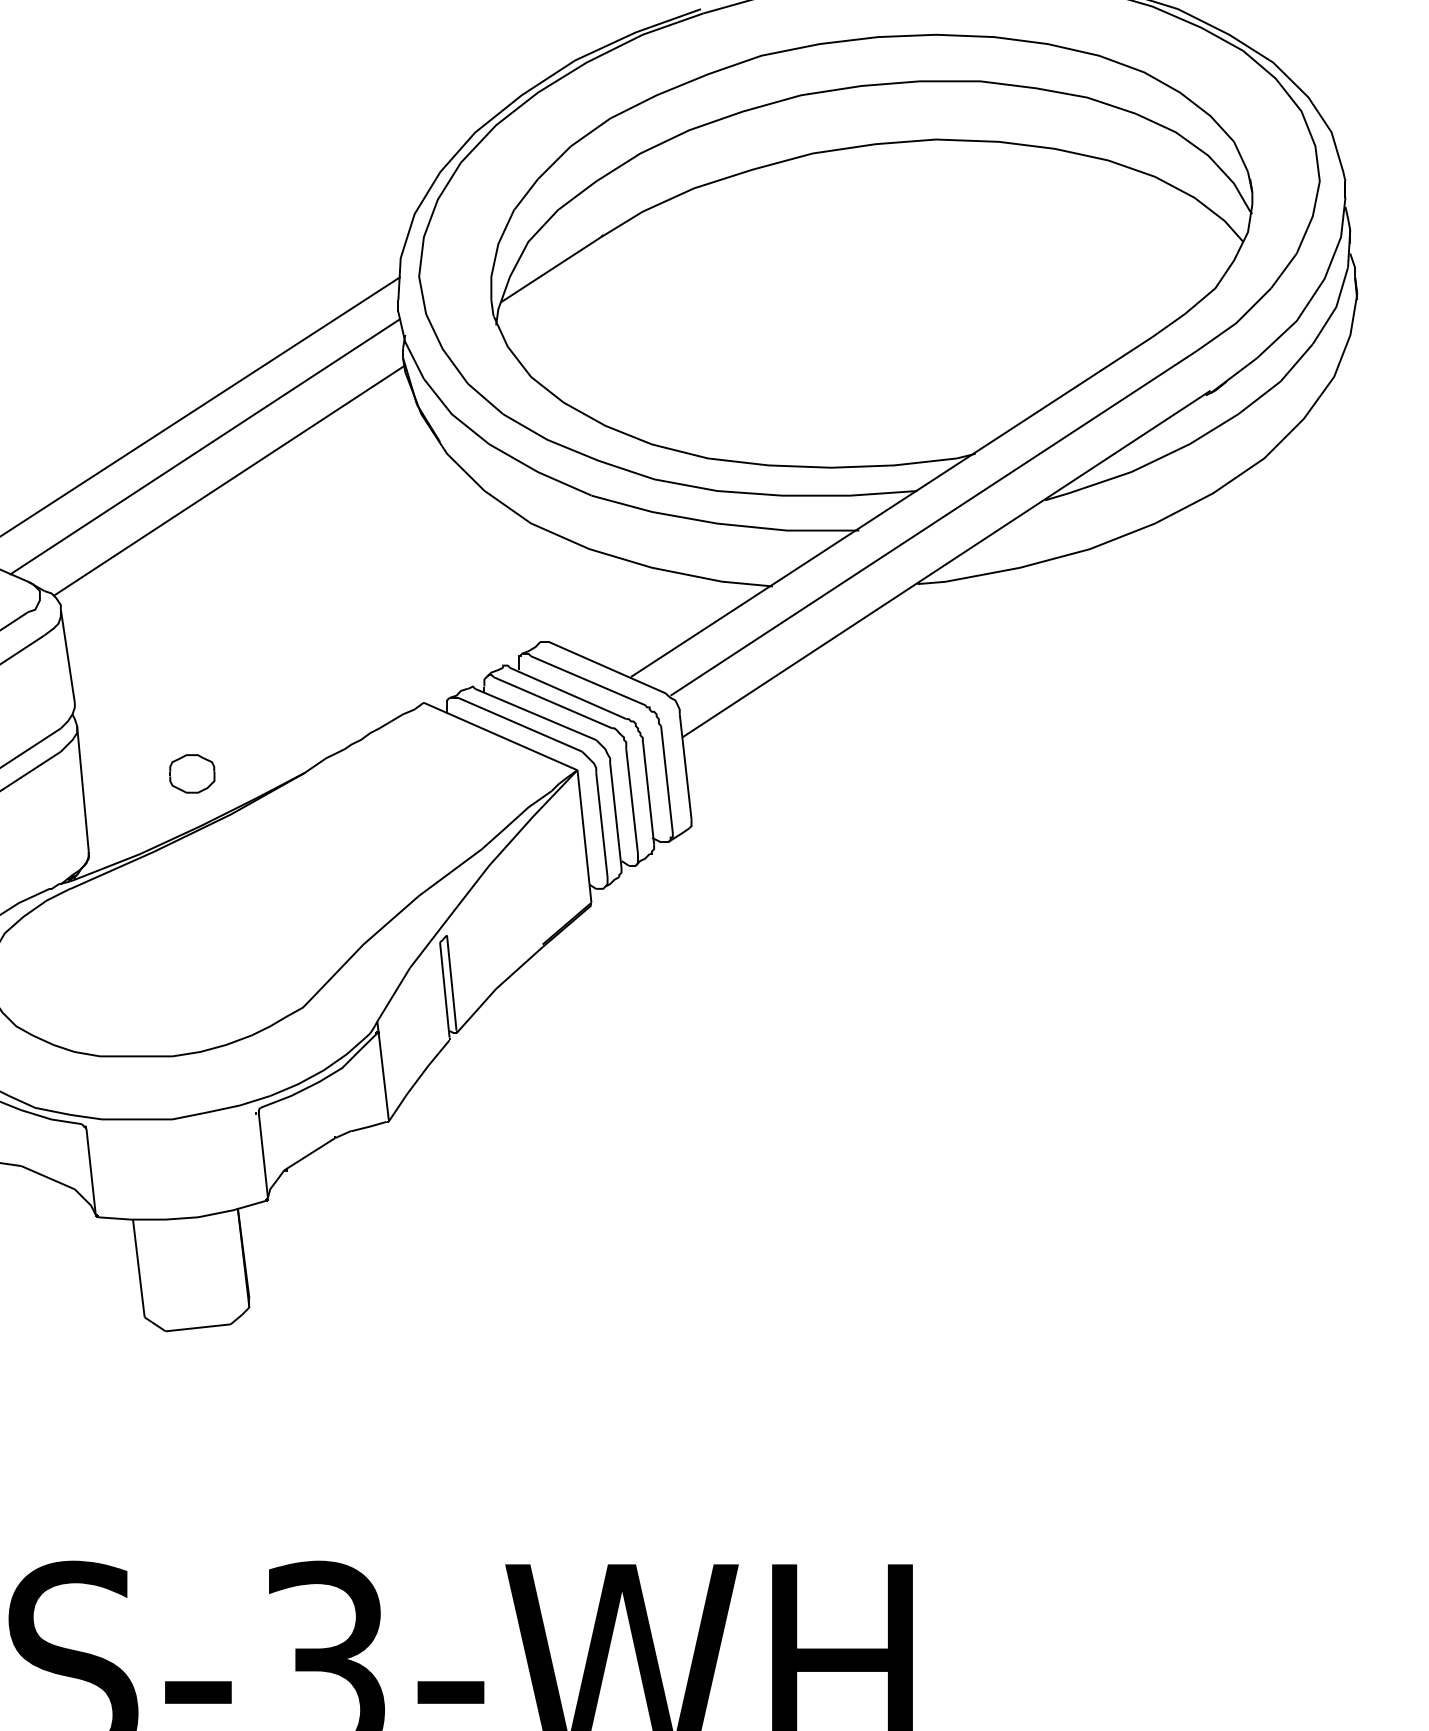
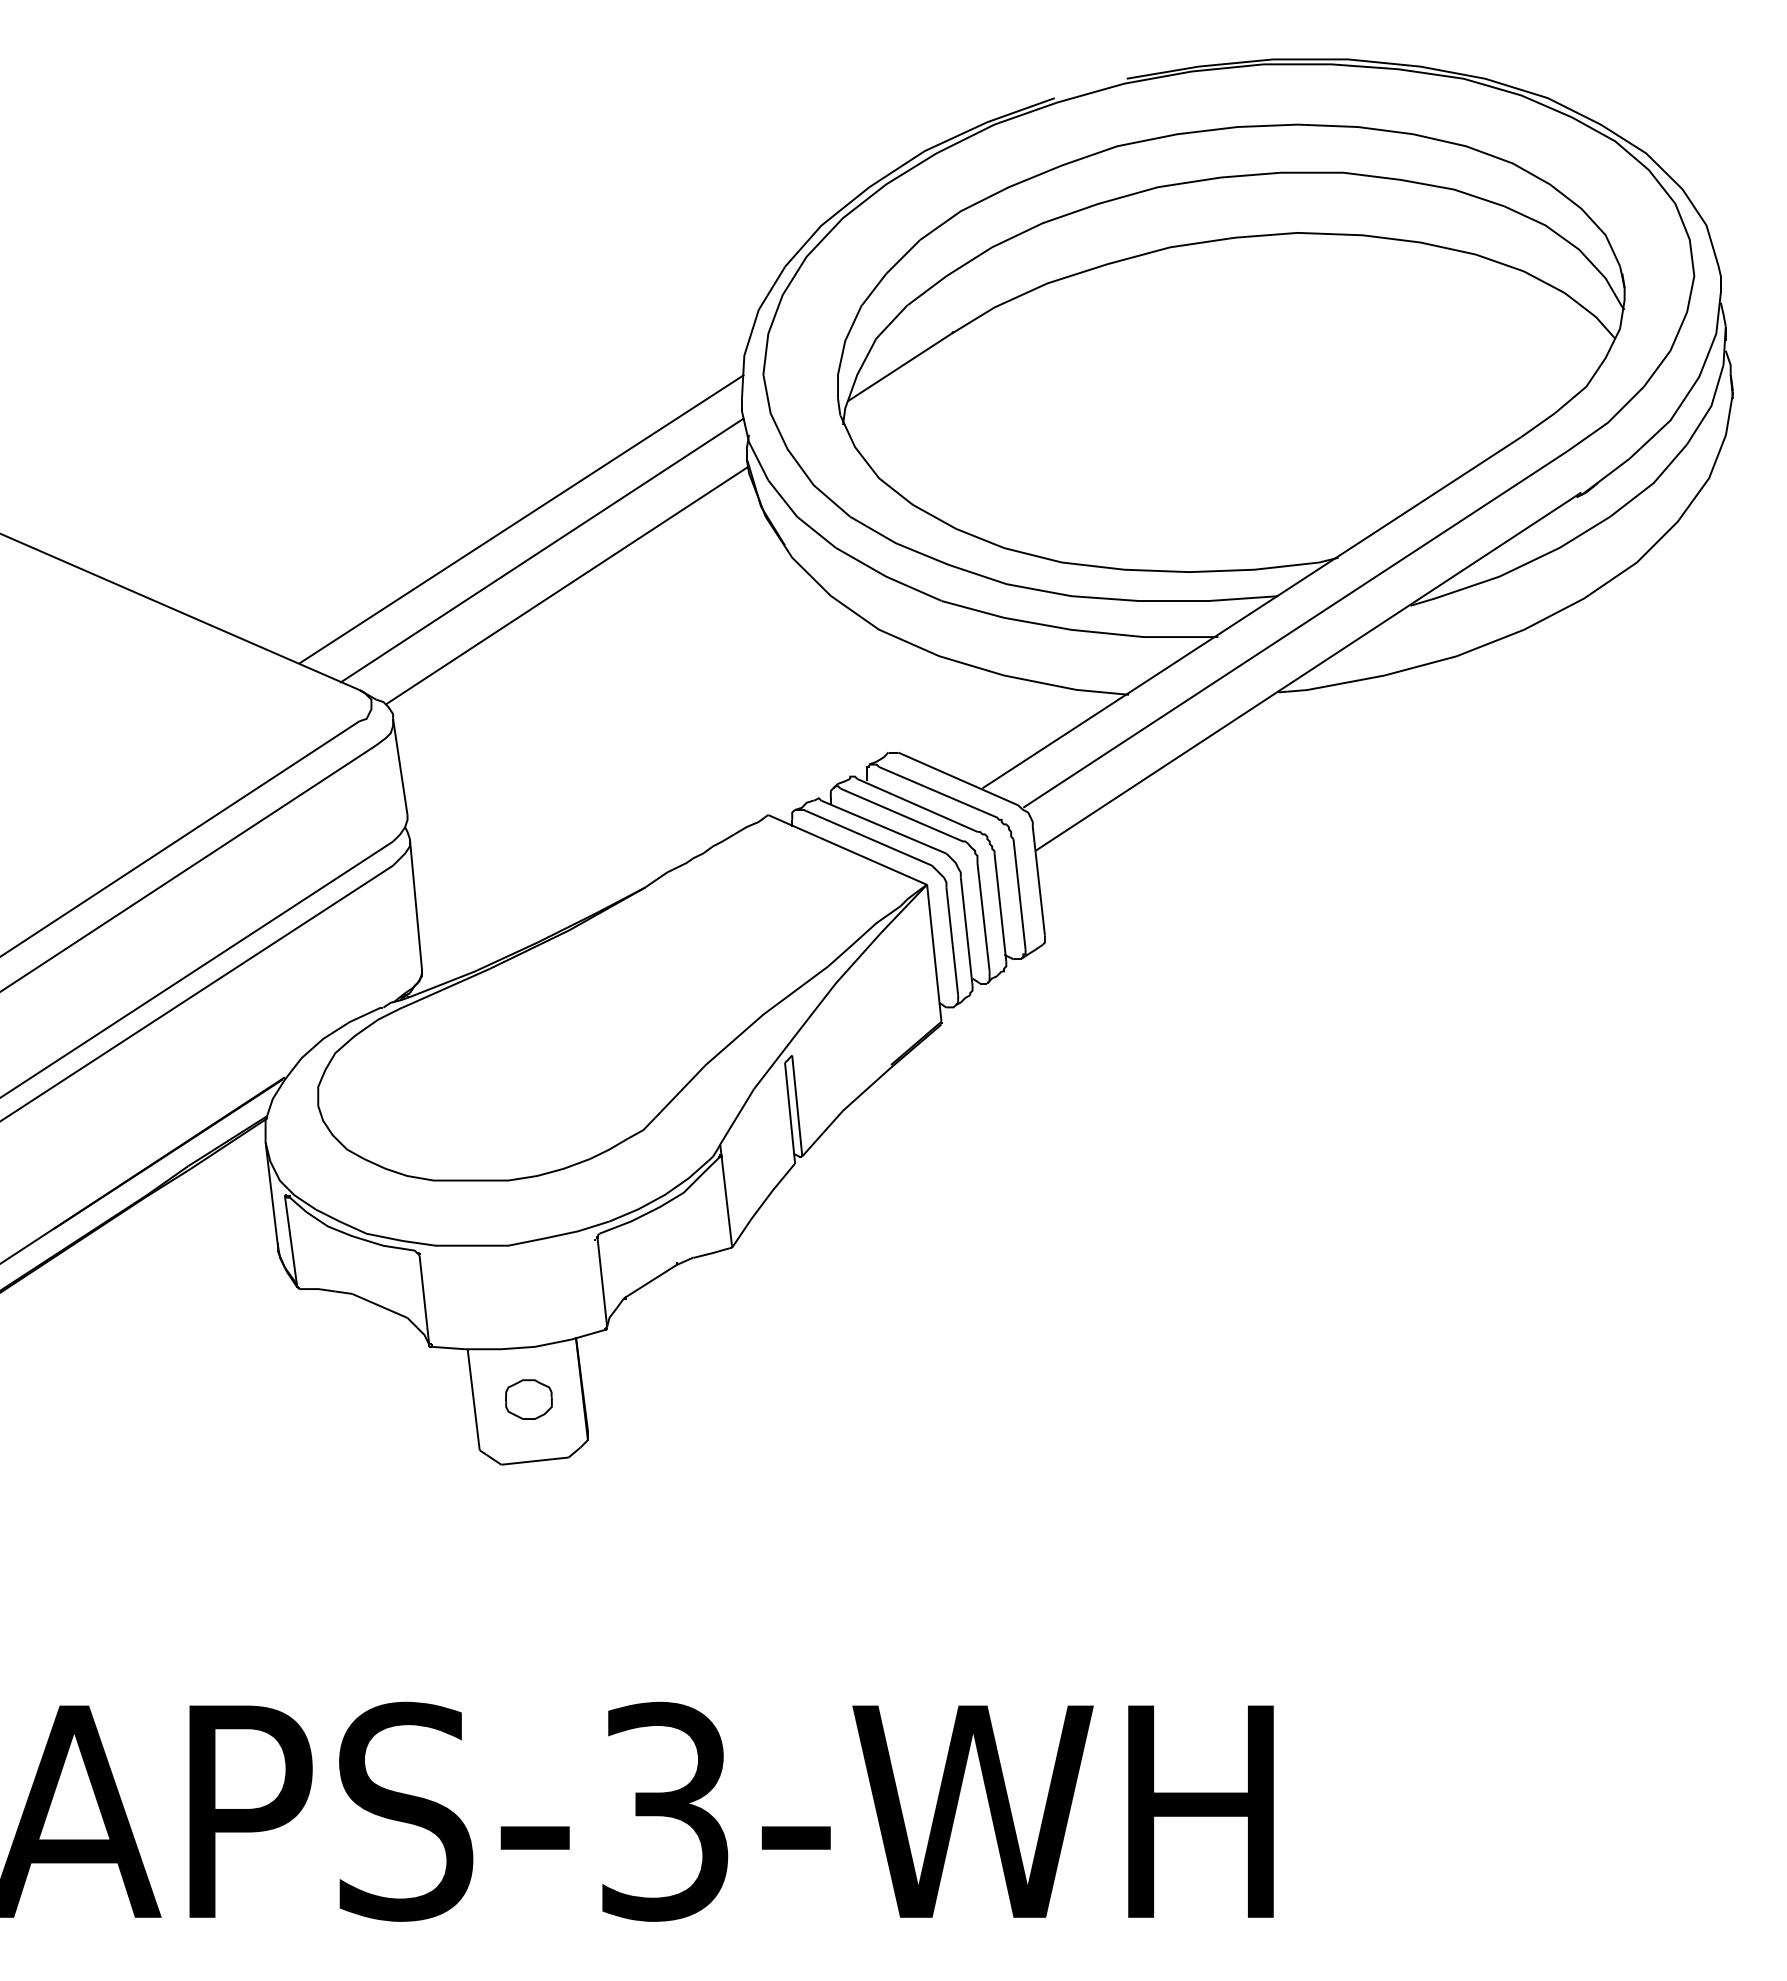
part: (191, 773) -> (528, 1399), moved

